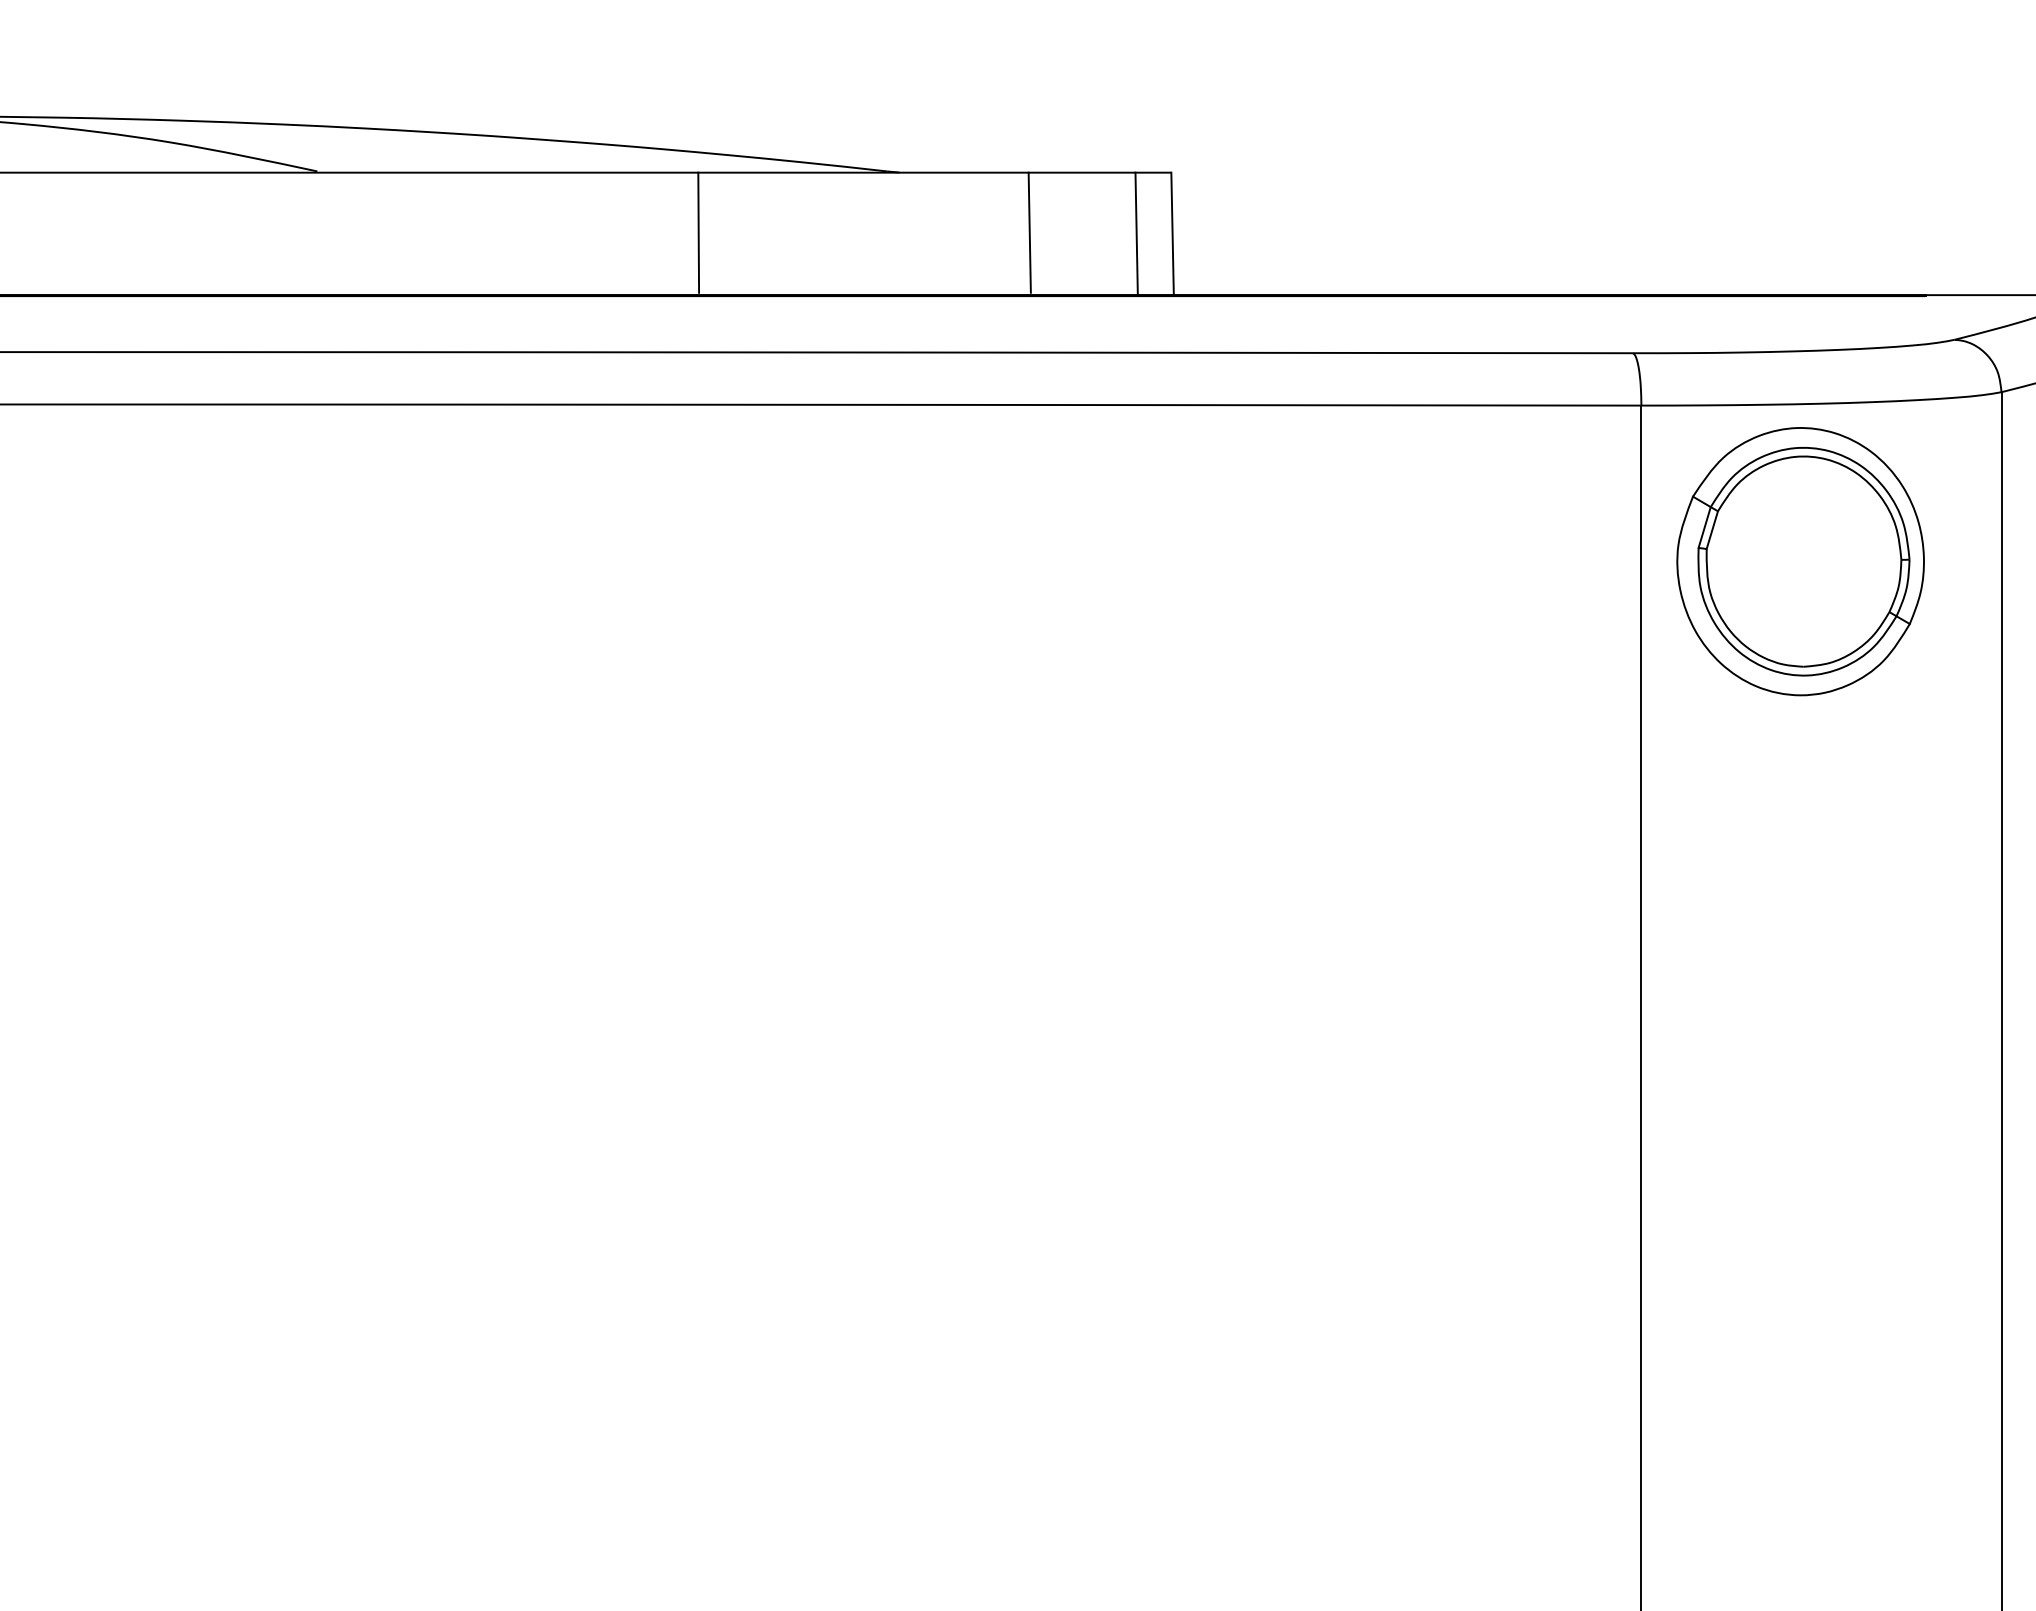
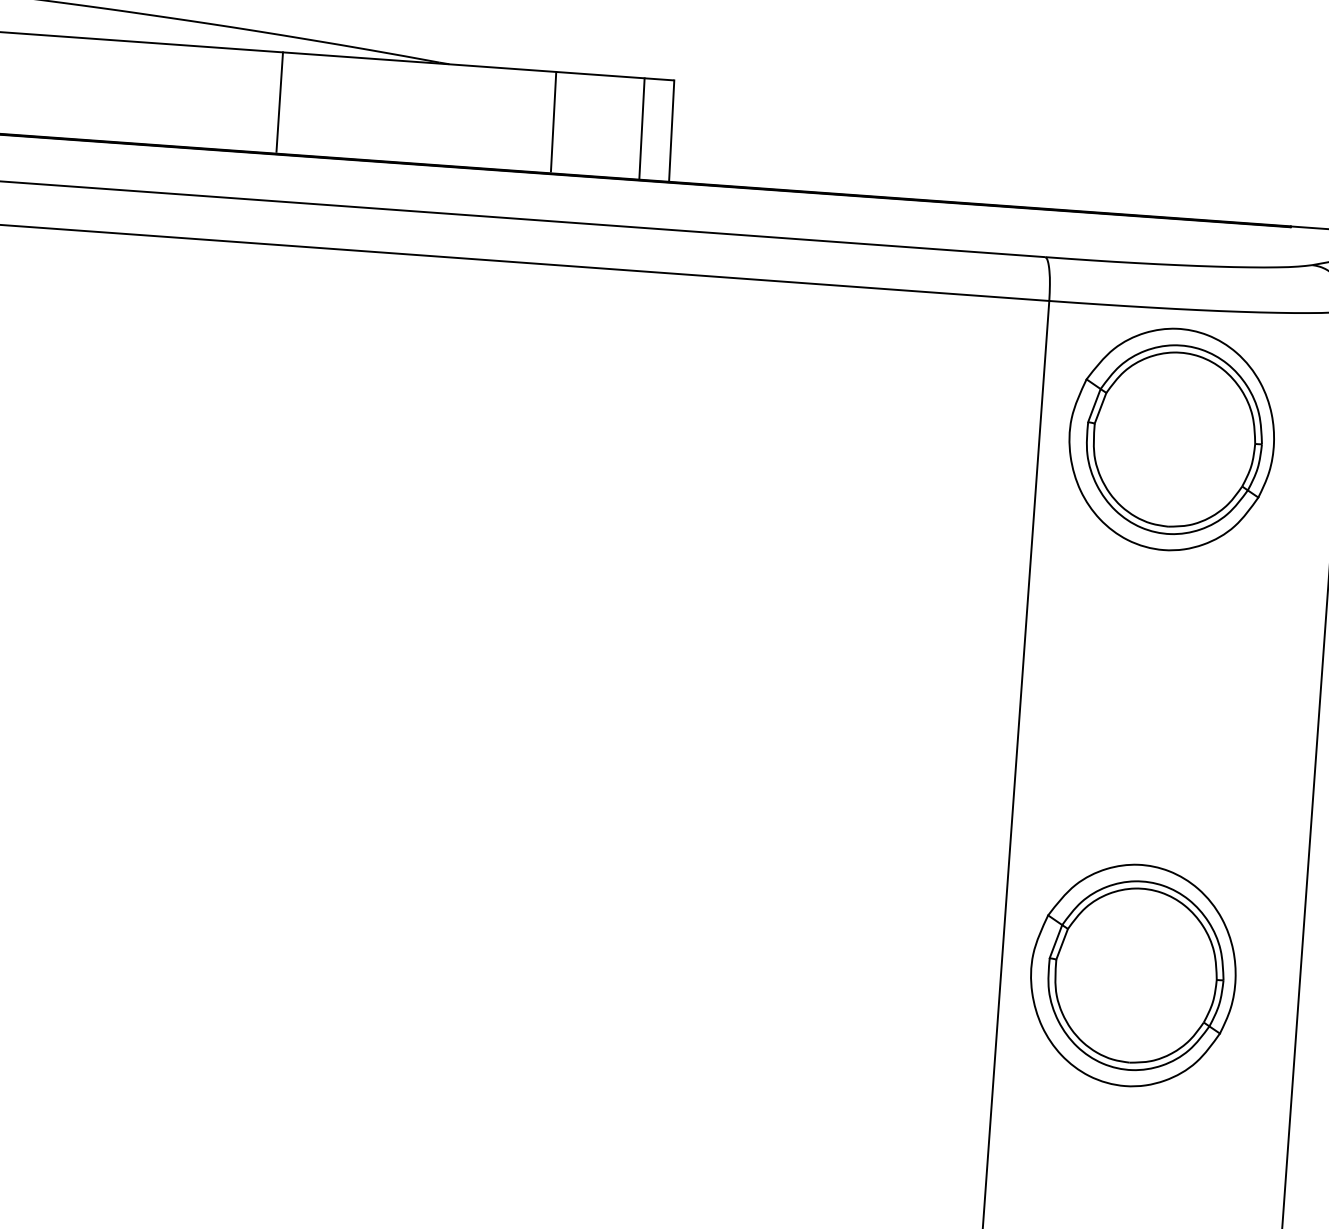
part: (1800, 1209) -> (1133, 975), added

